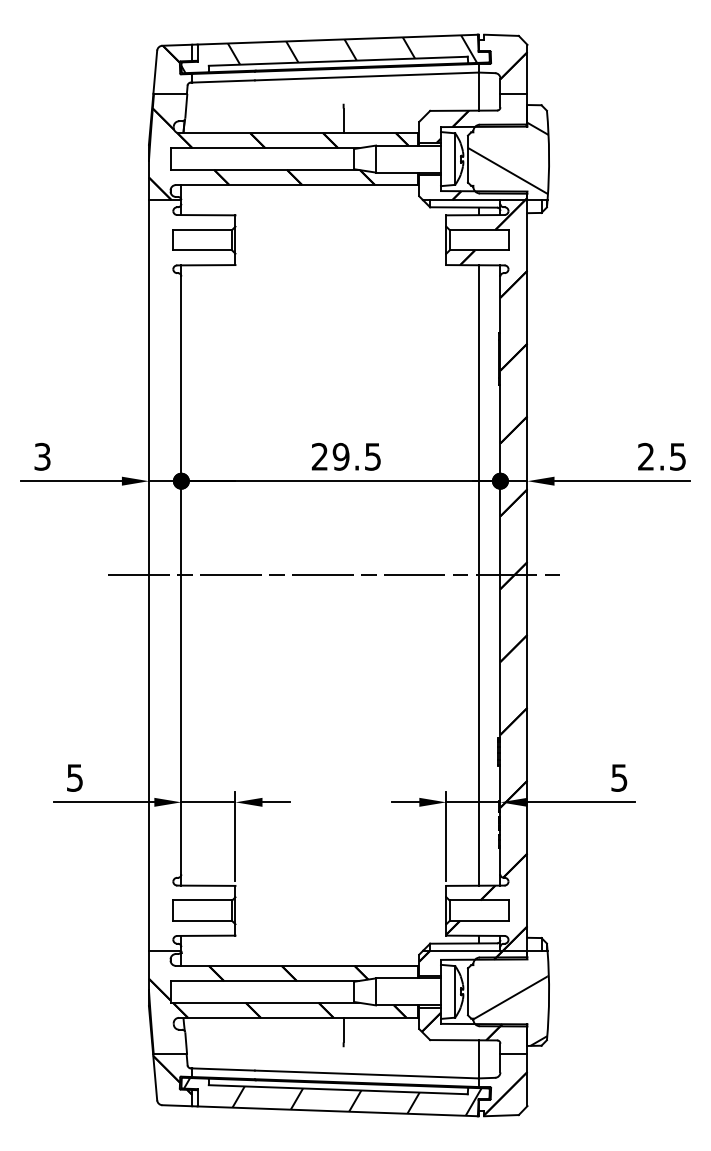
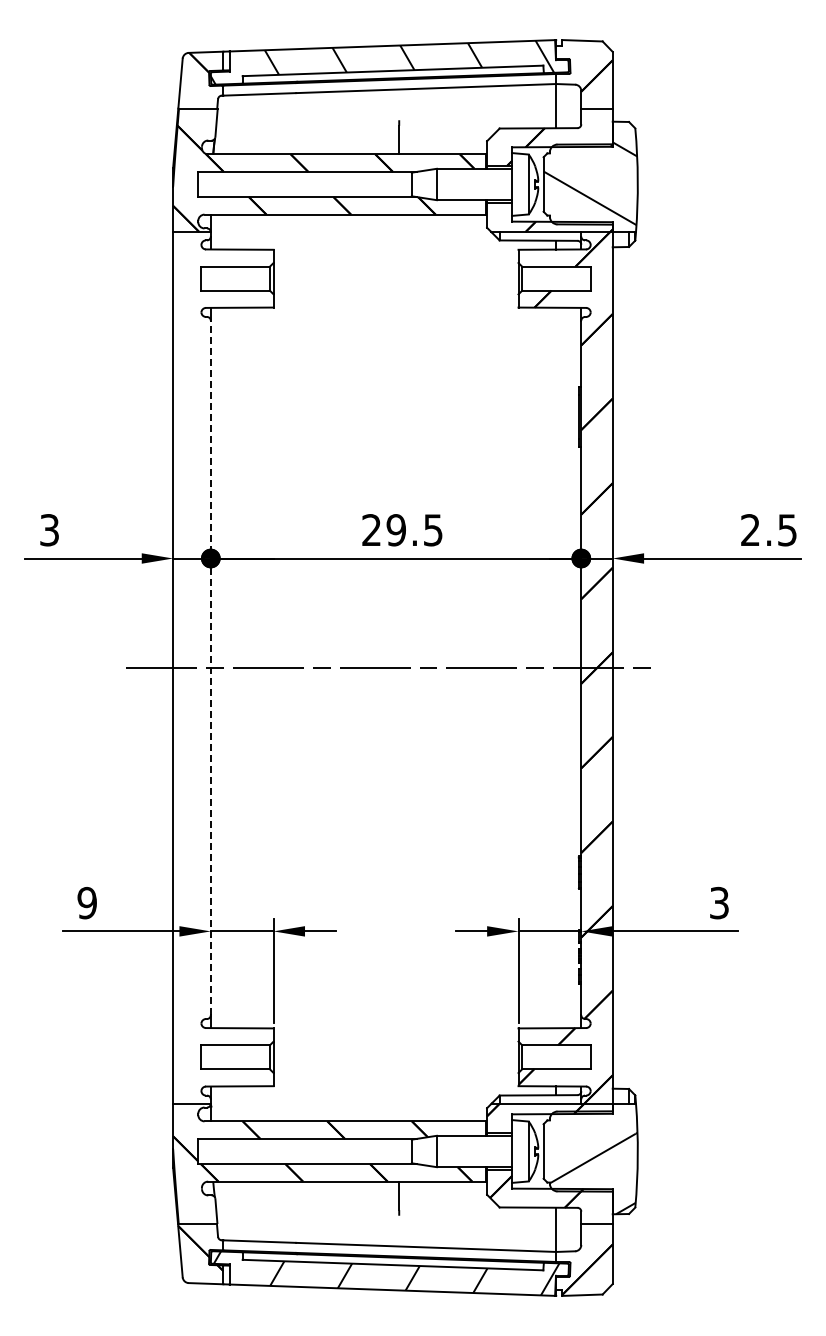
line: (181, 575) -> (210, 667), solid -> dashed
line: (479, 575) -> (556, 667), removed
text: (74, 777) -> (86, 902), 5 -> 9
text: (619, 777) -> (719, 902), 5 -> 3

